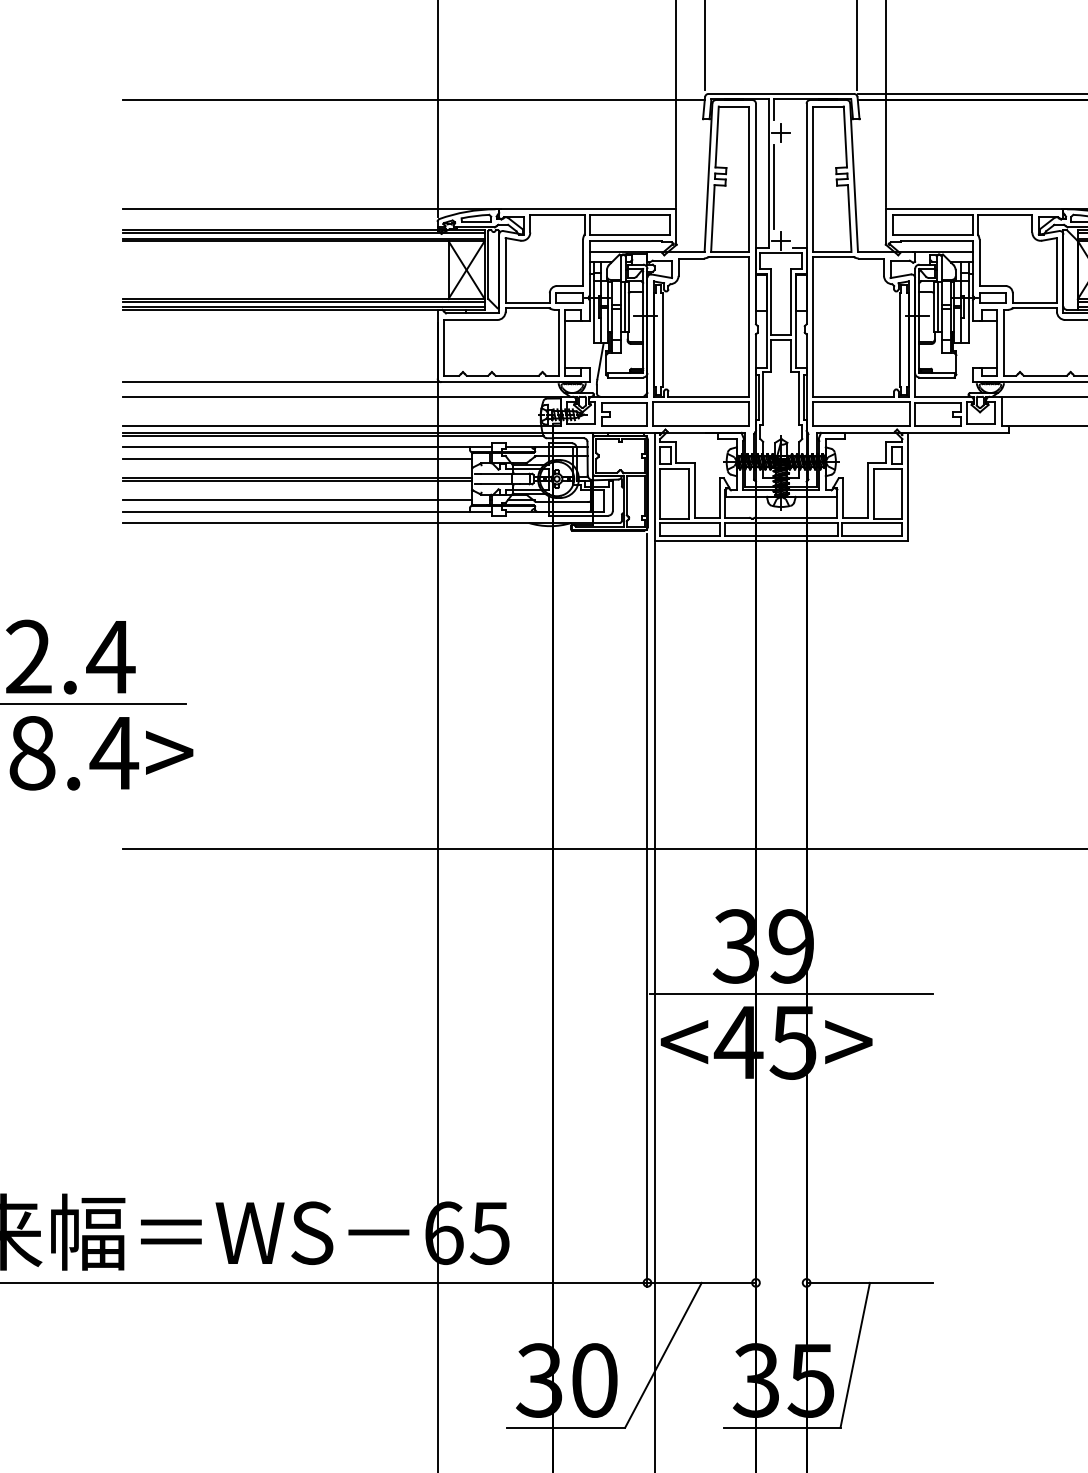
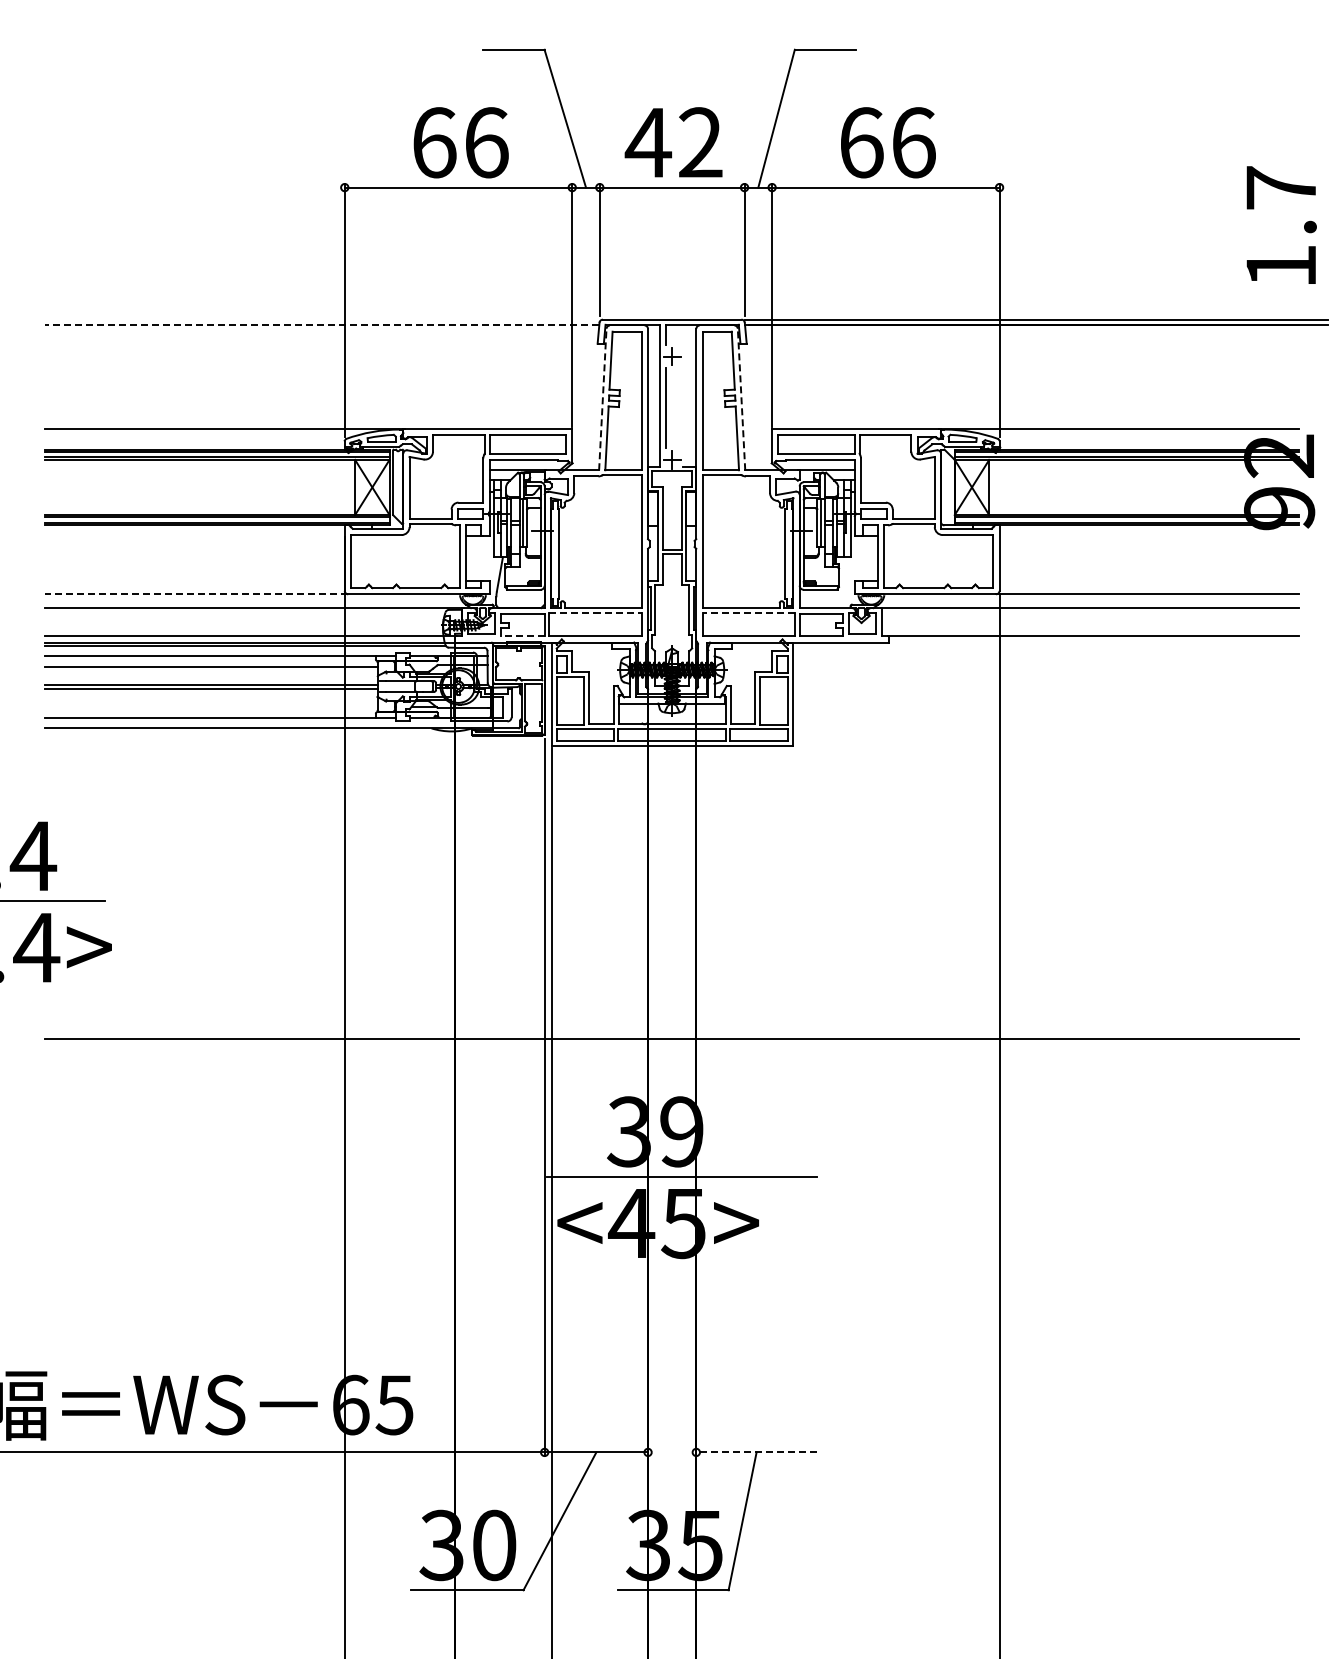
line: (414, 100) -> (322, 325), solid -> dashed
line: (708, 177) -> (602, 399), solid -> dashed
line: (854, 177) -> (741, 399), solid -> dashed
line: (282, 382) -> (196, 594), solid -> dashed
line: (701, 401) -> (596, 612), solid -> dashed
line: (861, 401) -> (748, 612), solid -> dashed
line: (624, 426) -> (522, 636), solid -> dashed
line: (297, 499) -> (211, 706), removed
line: (869, 1282) -> (756, 1452), solid -> dashed

